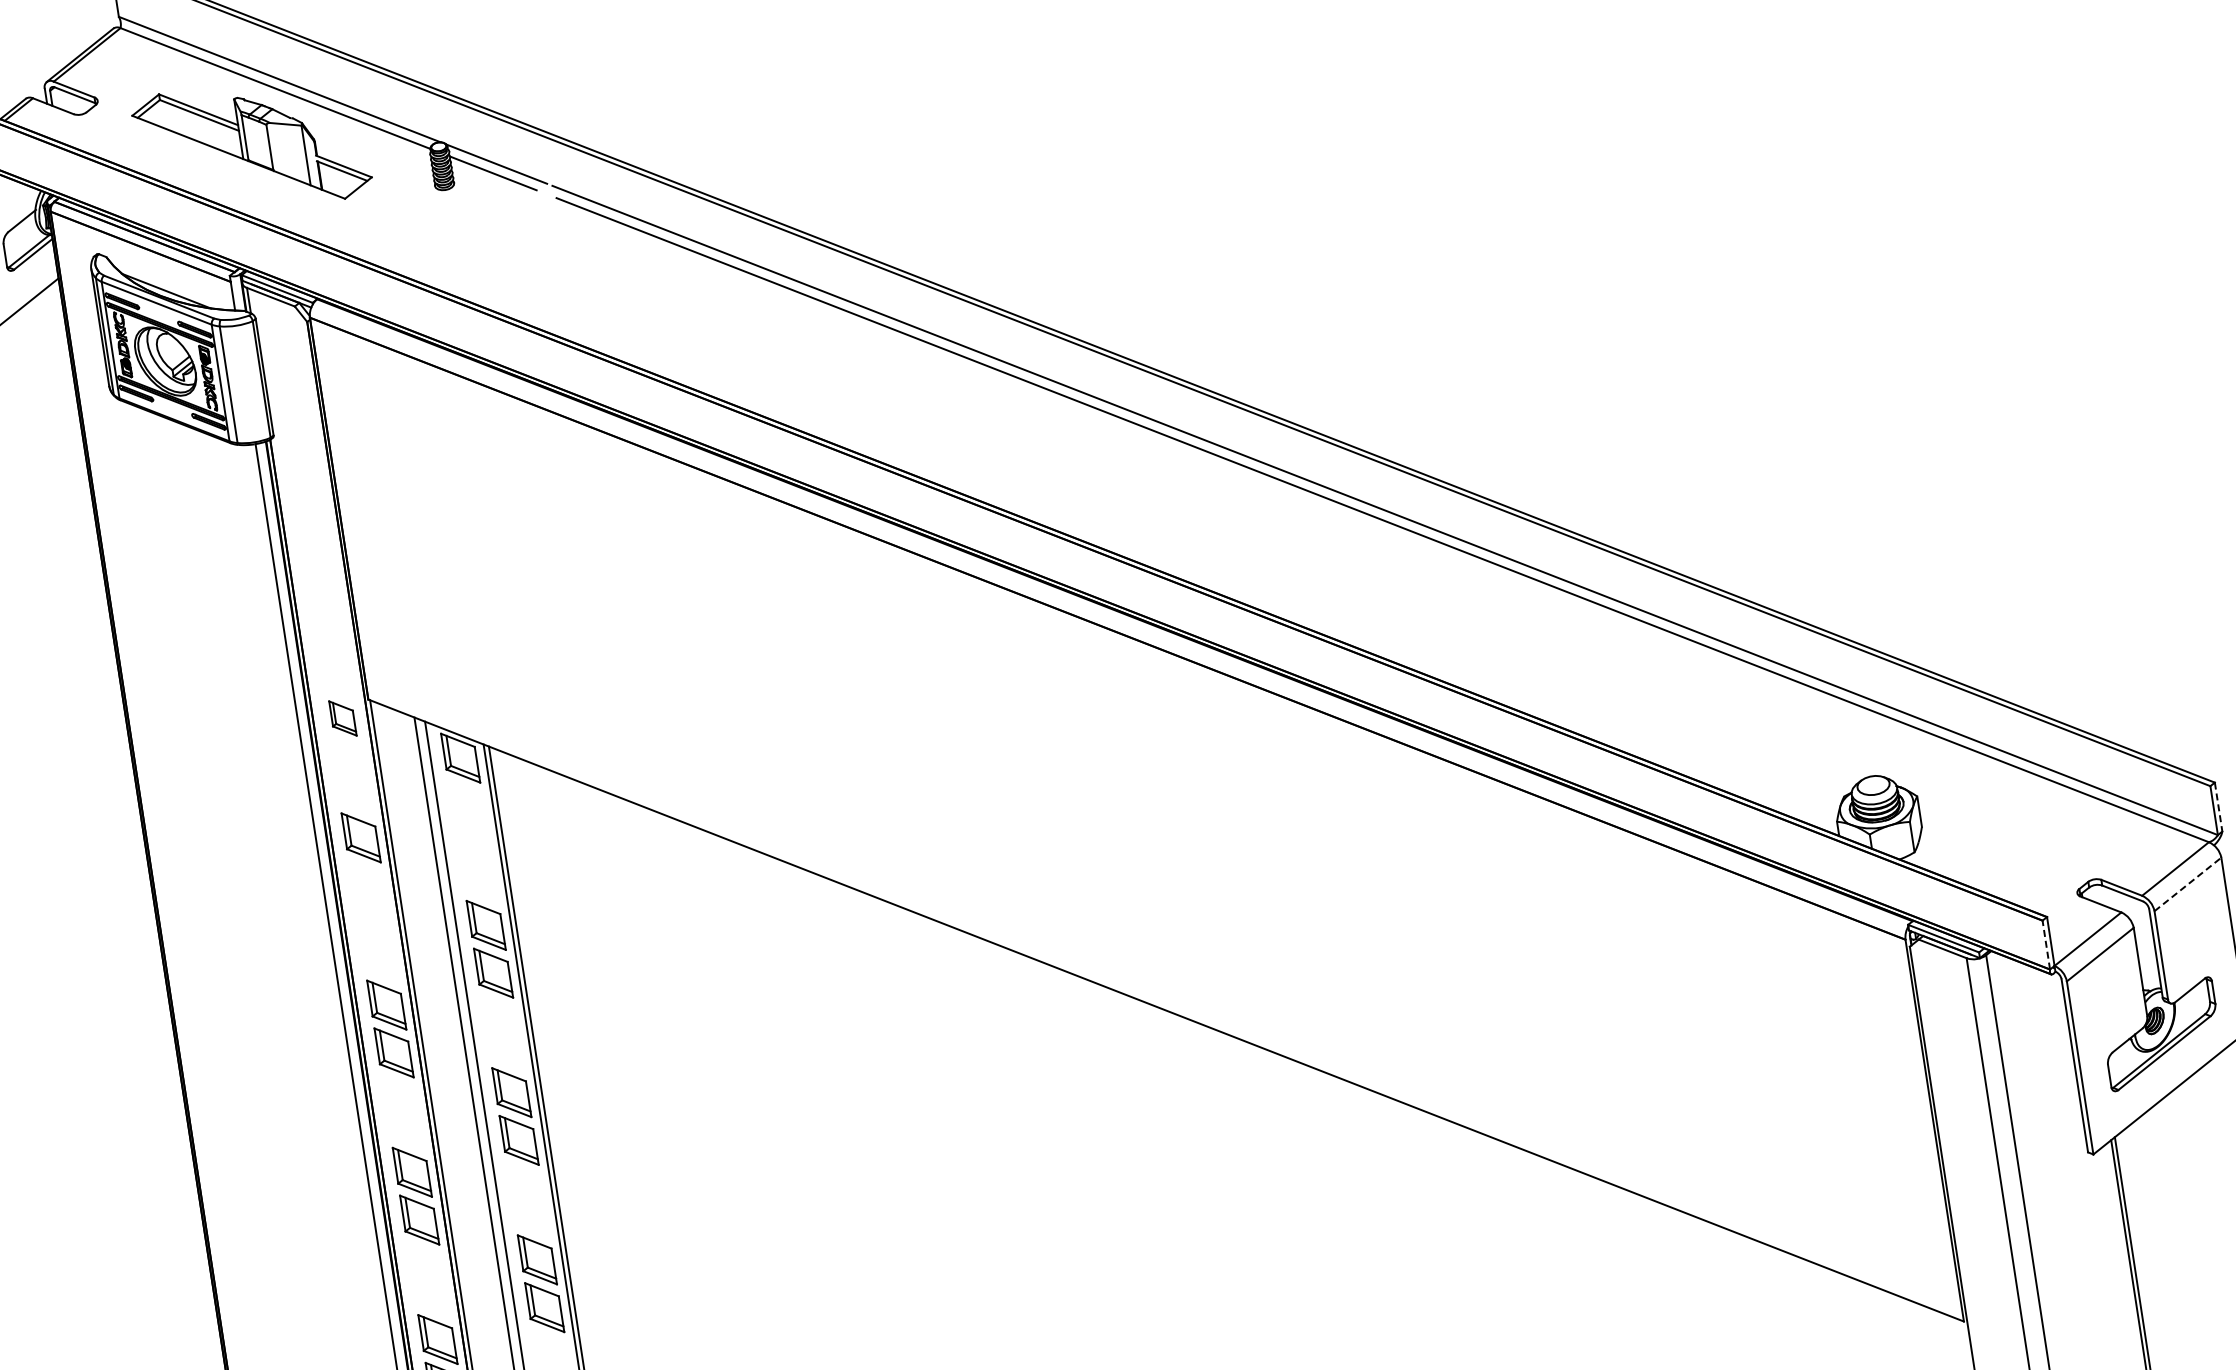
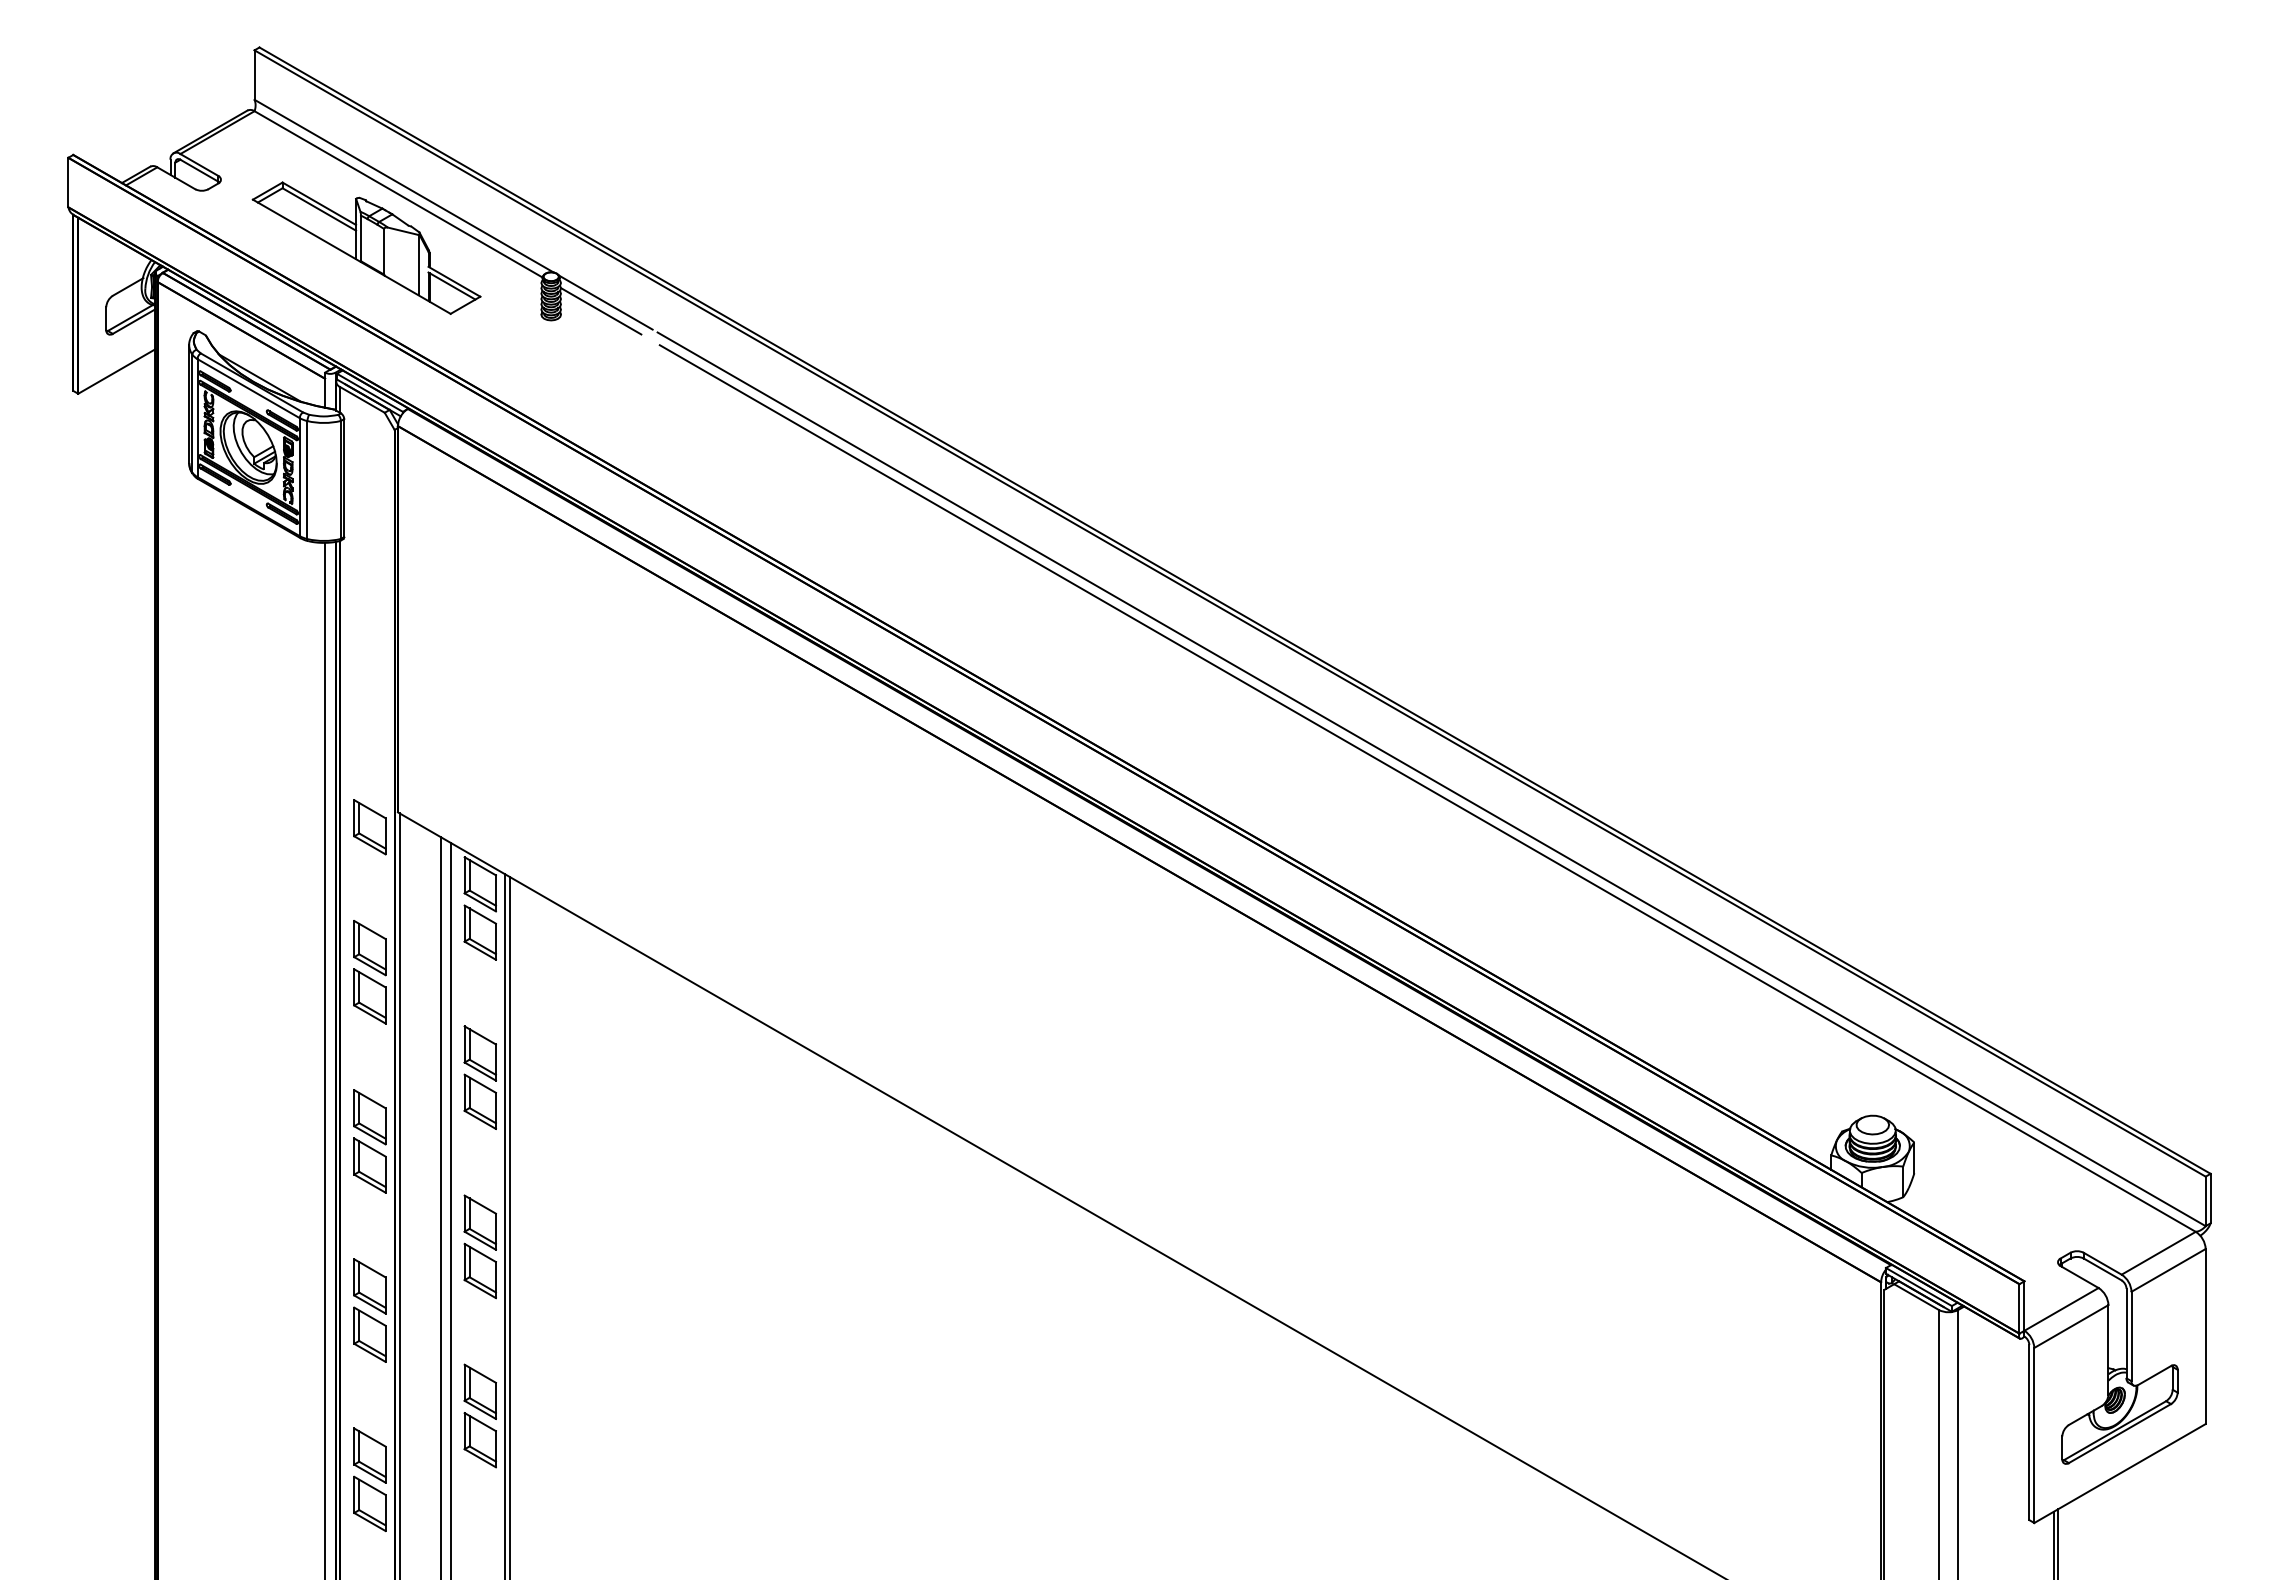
part: (342, 718) -> (369, 827), size x1.43
part: (467, 805) -> (479, 932), added
line: (2218, 807) -> (2210, 1198), dashed -> solid
line: (2187, 884) -> (2168, 1270), dashed -> solid
part: (368, 885) -> (369, 996), added
line: (2046, 944) -> (2019, 1308), dashed -> solid

